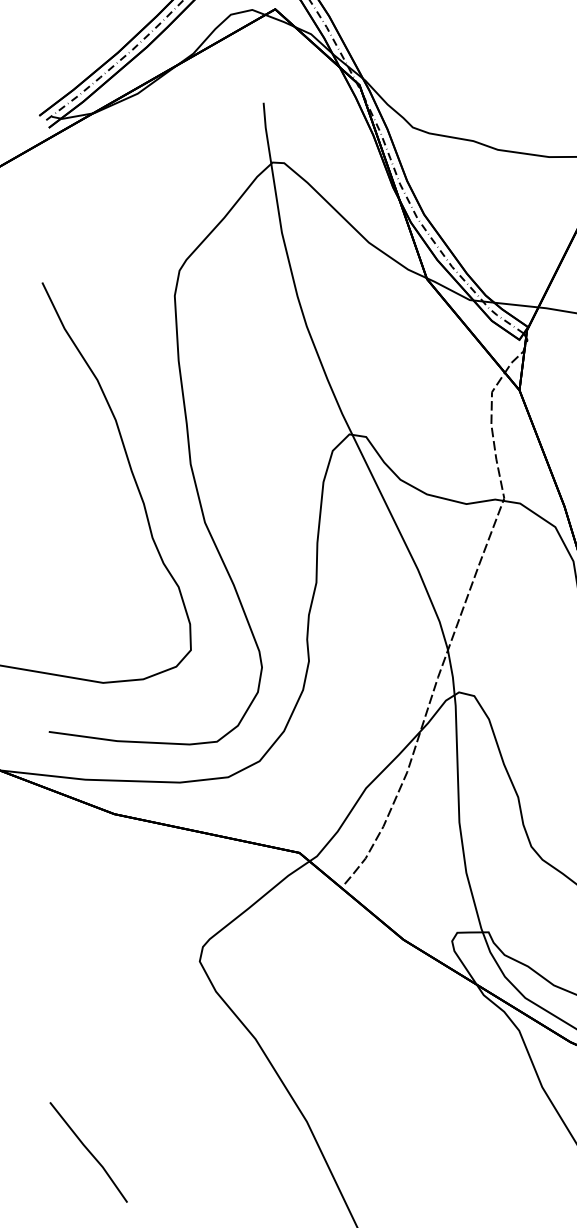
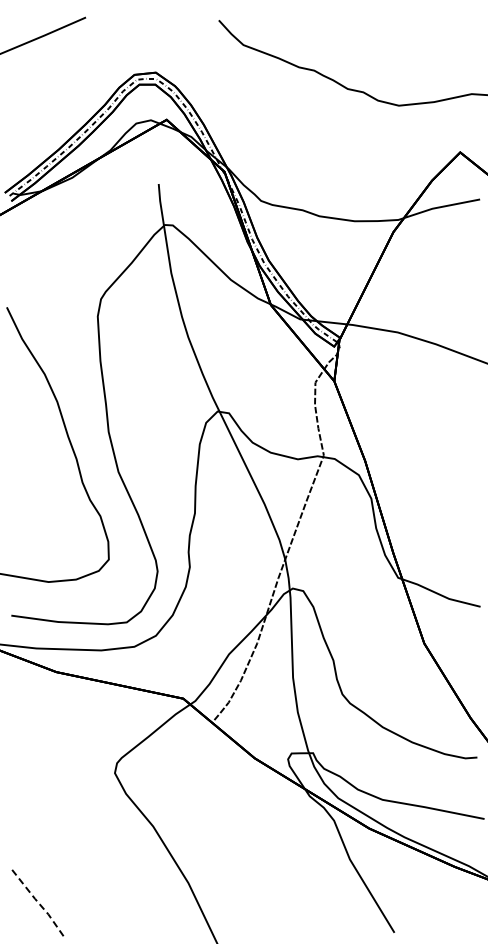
line: (89, 1152) -> (39, 904), solid -> dashed

